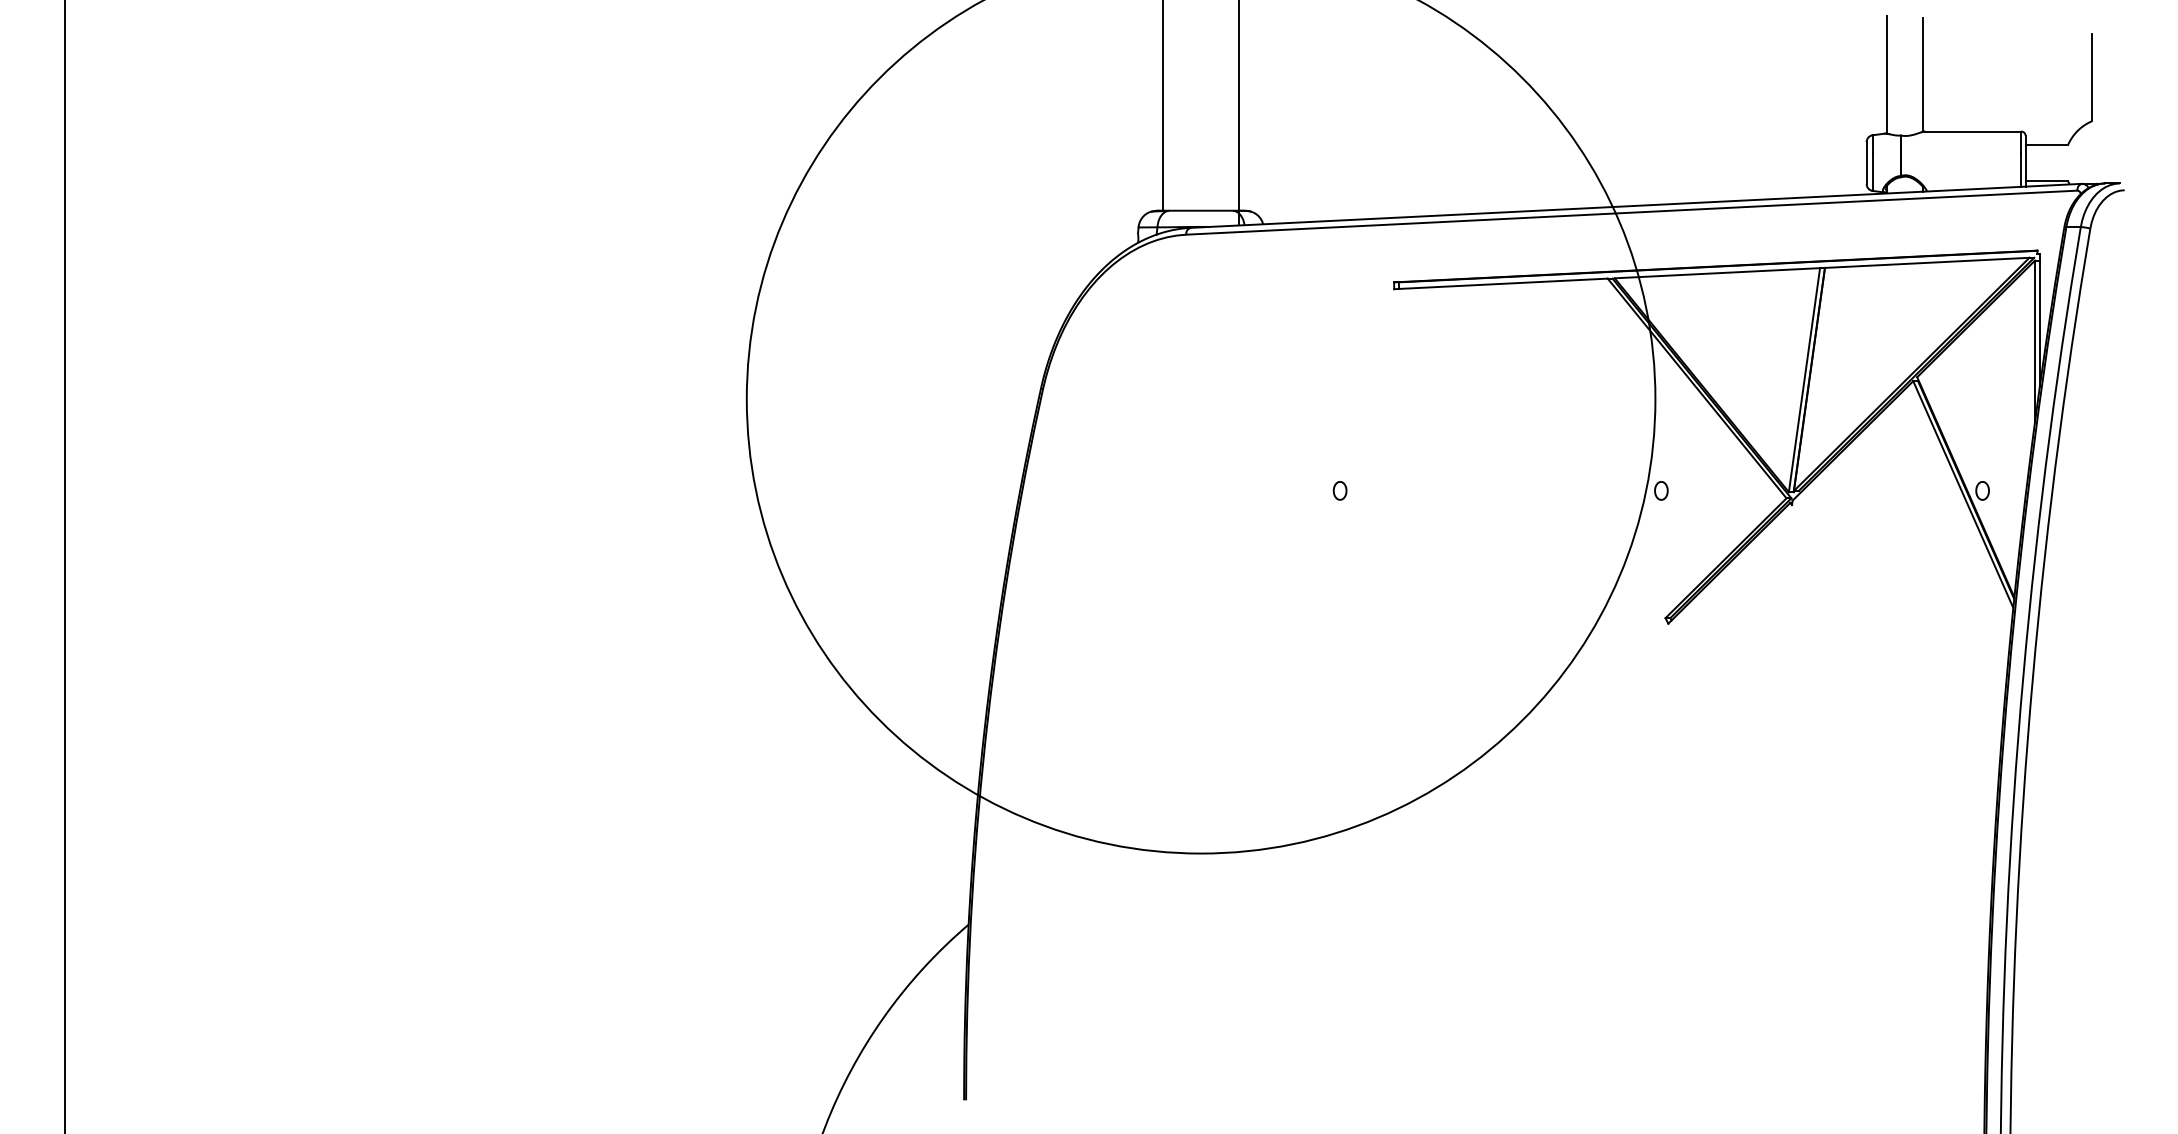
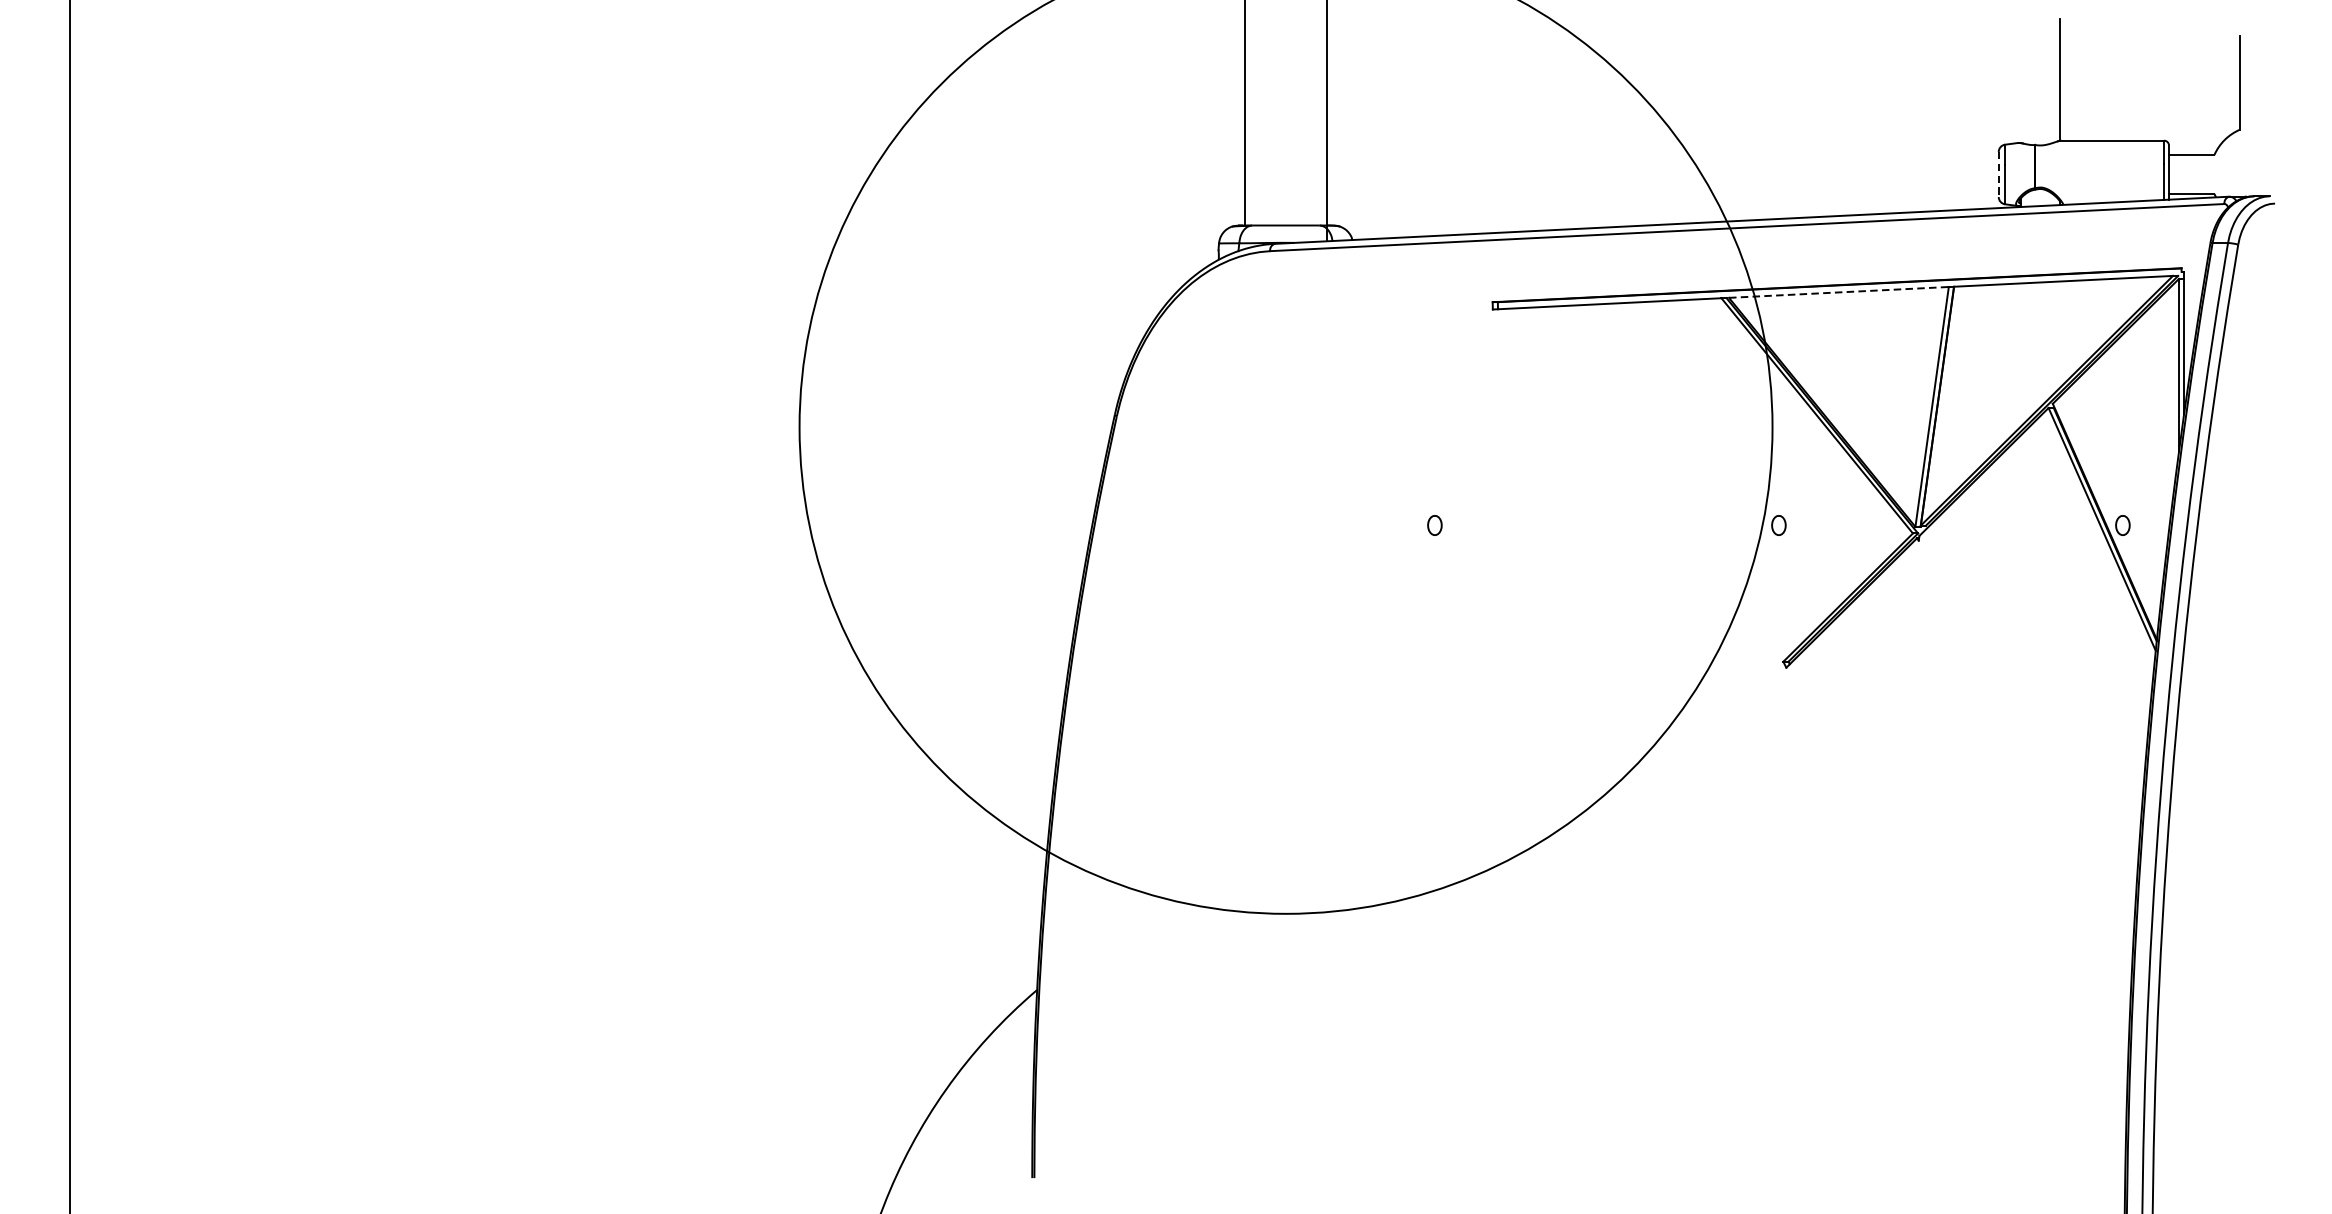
line: (1887, 74) -> (2021, 79), removed
line: (1866, 163) -> (1998, 174), solid -> dashed
line: (1717, 273) -> (1838, 292), solid -> dashed

